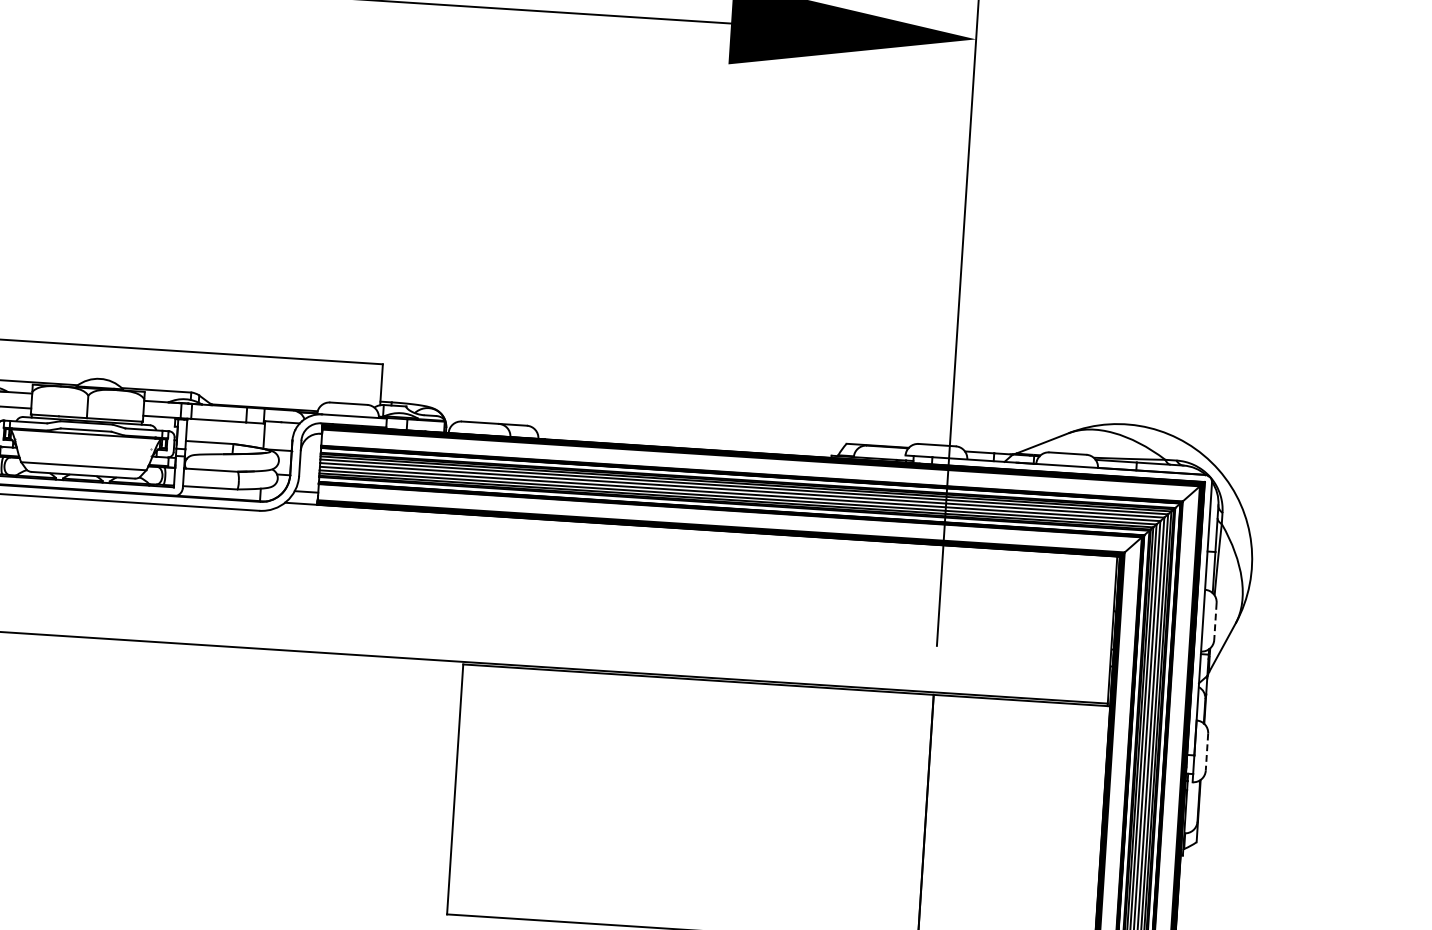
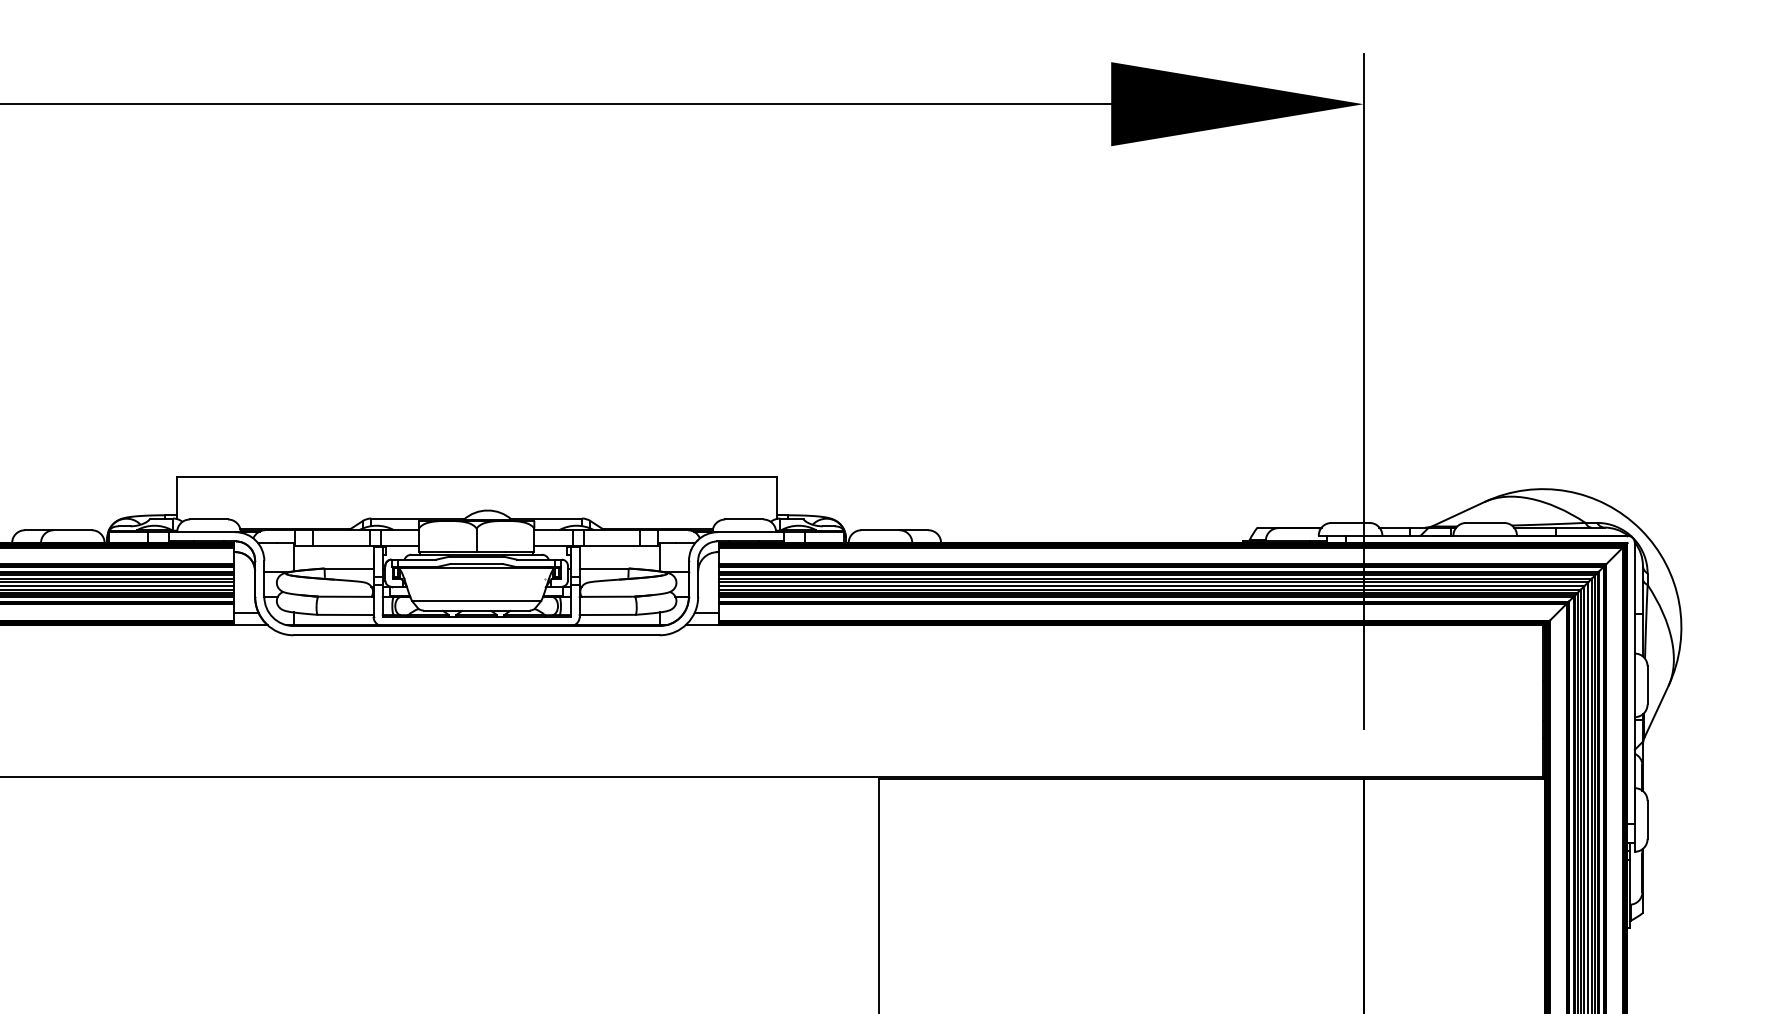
line: (1215, 621) -> (1647, 685), dashed -> solid
line: (1206, 752) -> (1647, 820), dashed -> solid

